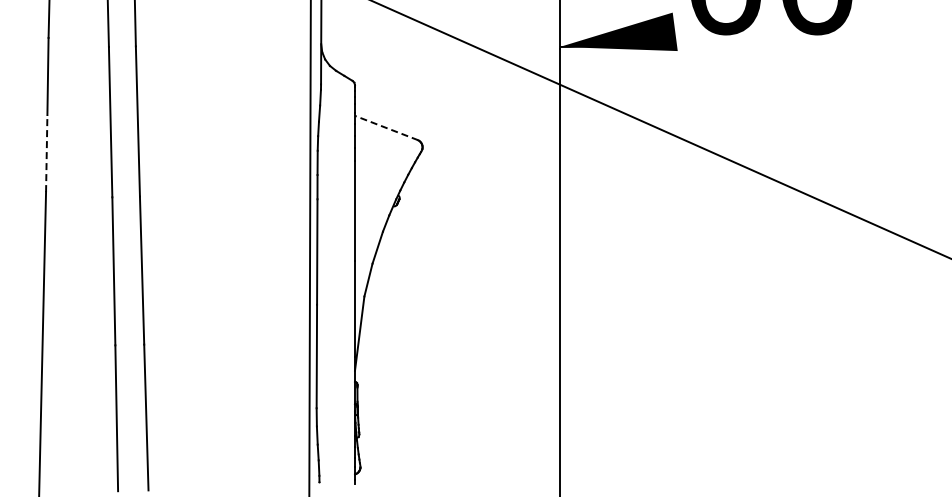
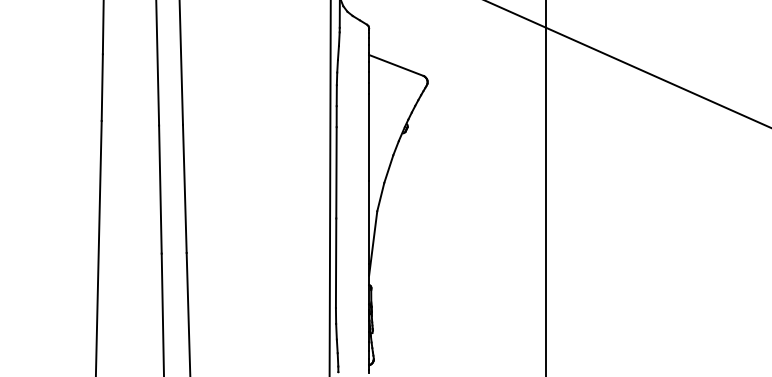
line: (386, 128) -> (396, 65), dashed -> solid
line: (46, 153) -> (102, 87), dashed -> solid

